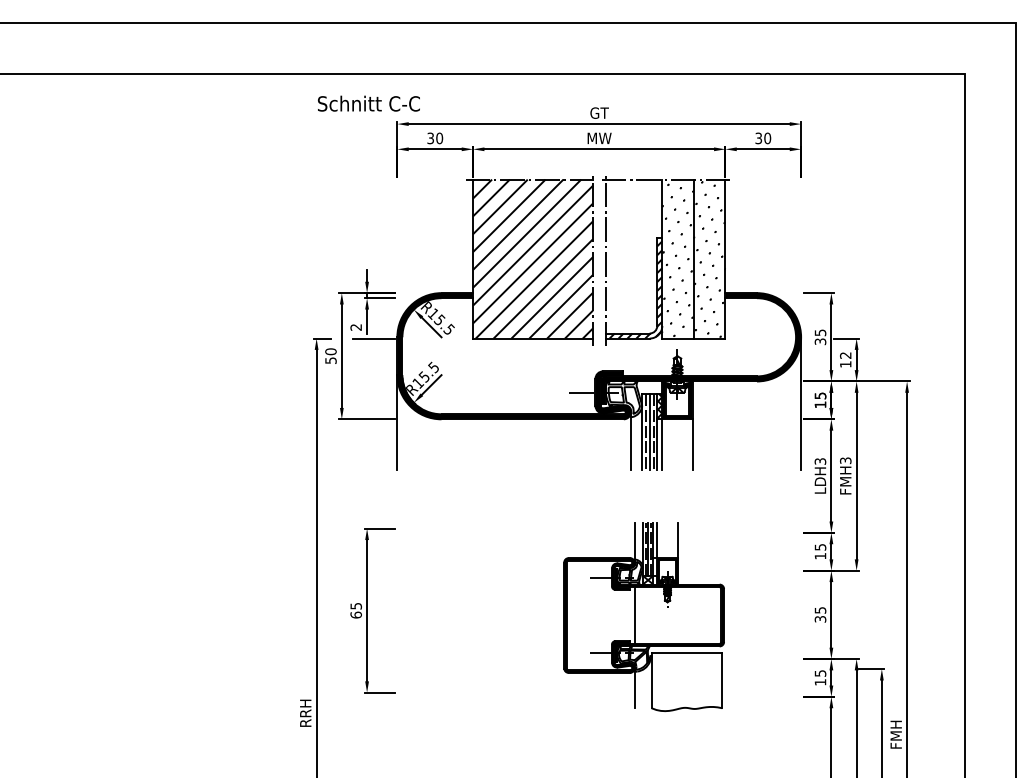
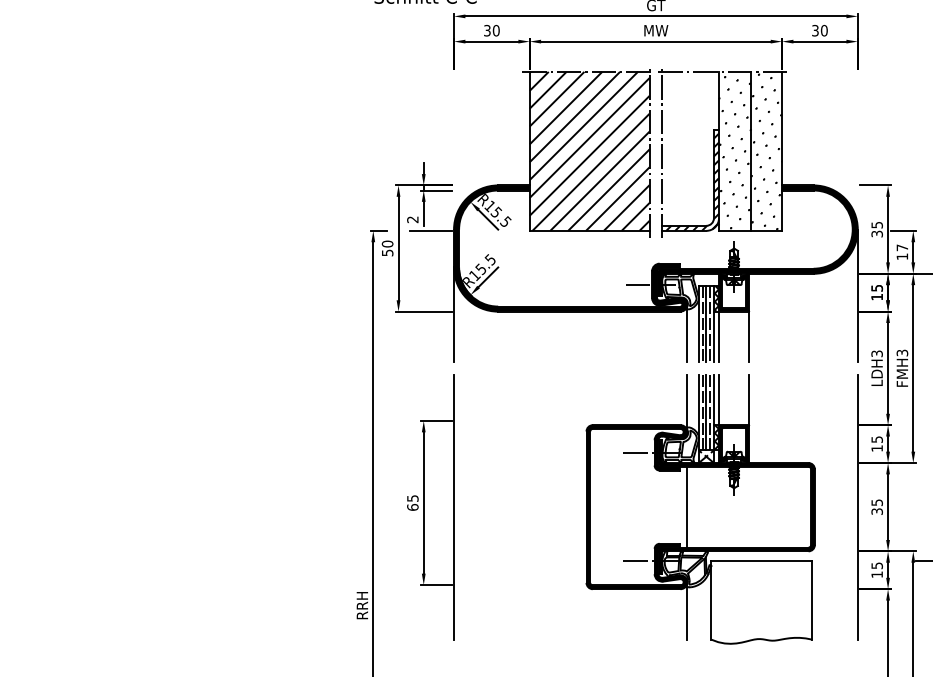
text: (845, 355) -> (902, 247), 12 -> 17
line: (397, 614) -> (454, 506), added
line: (801, 614) -> (858, 506), added
part: (644, 616) -> (701, 508), size x1.43

